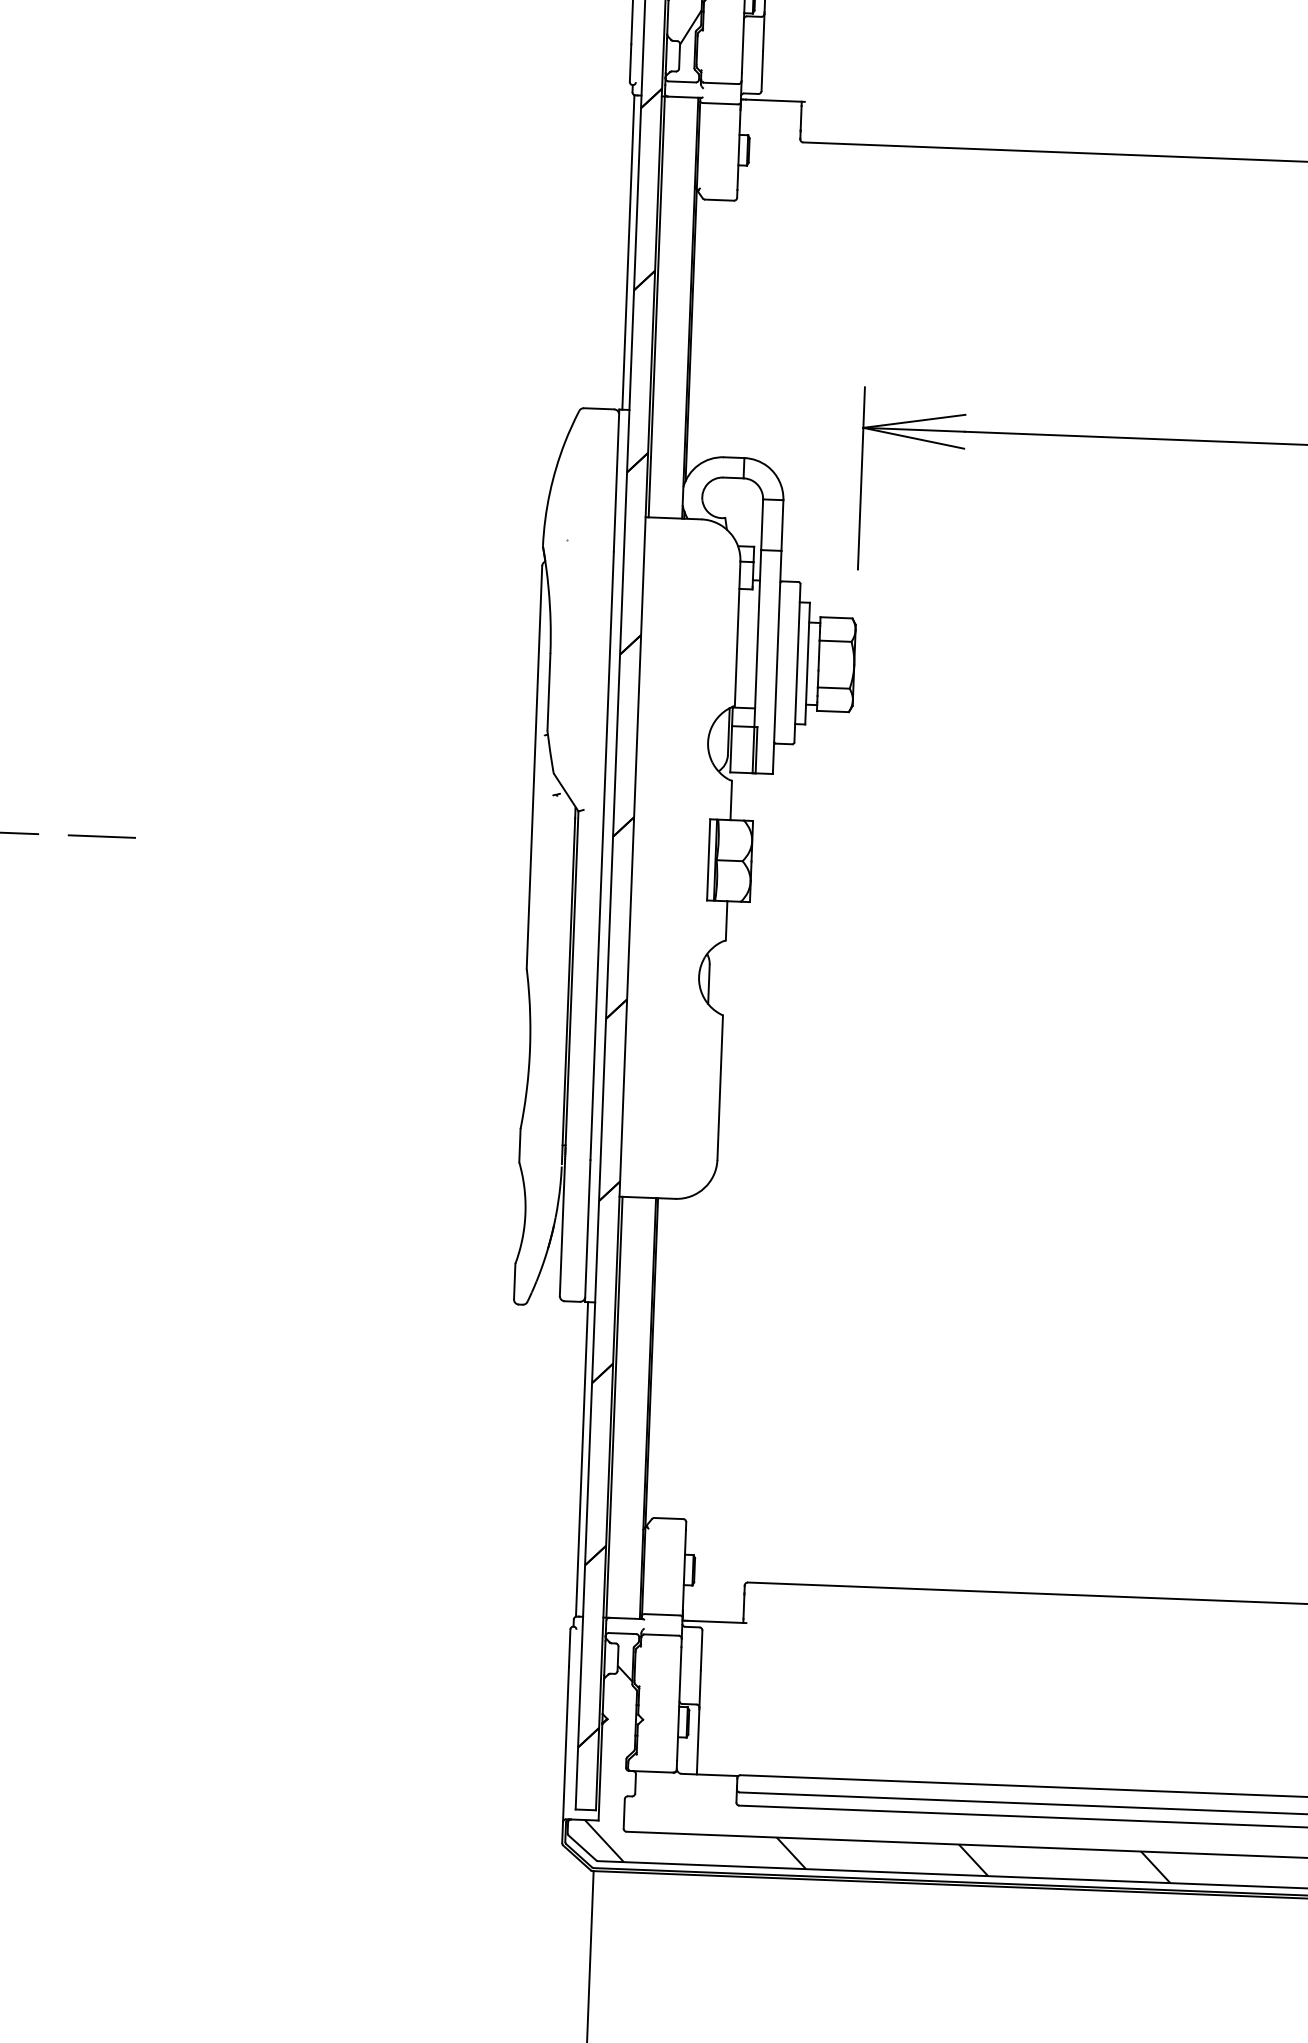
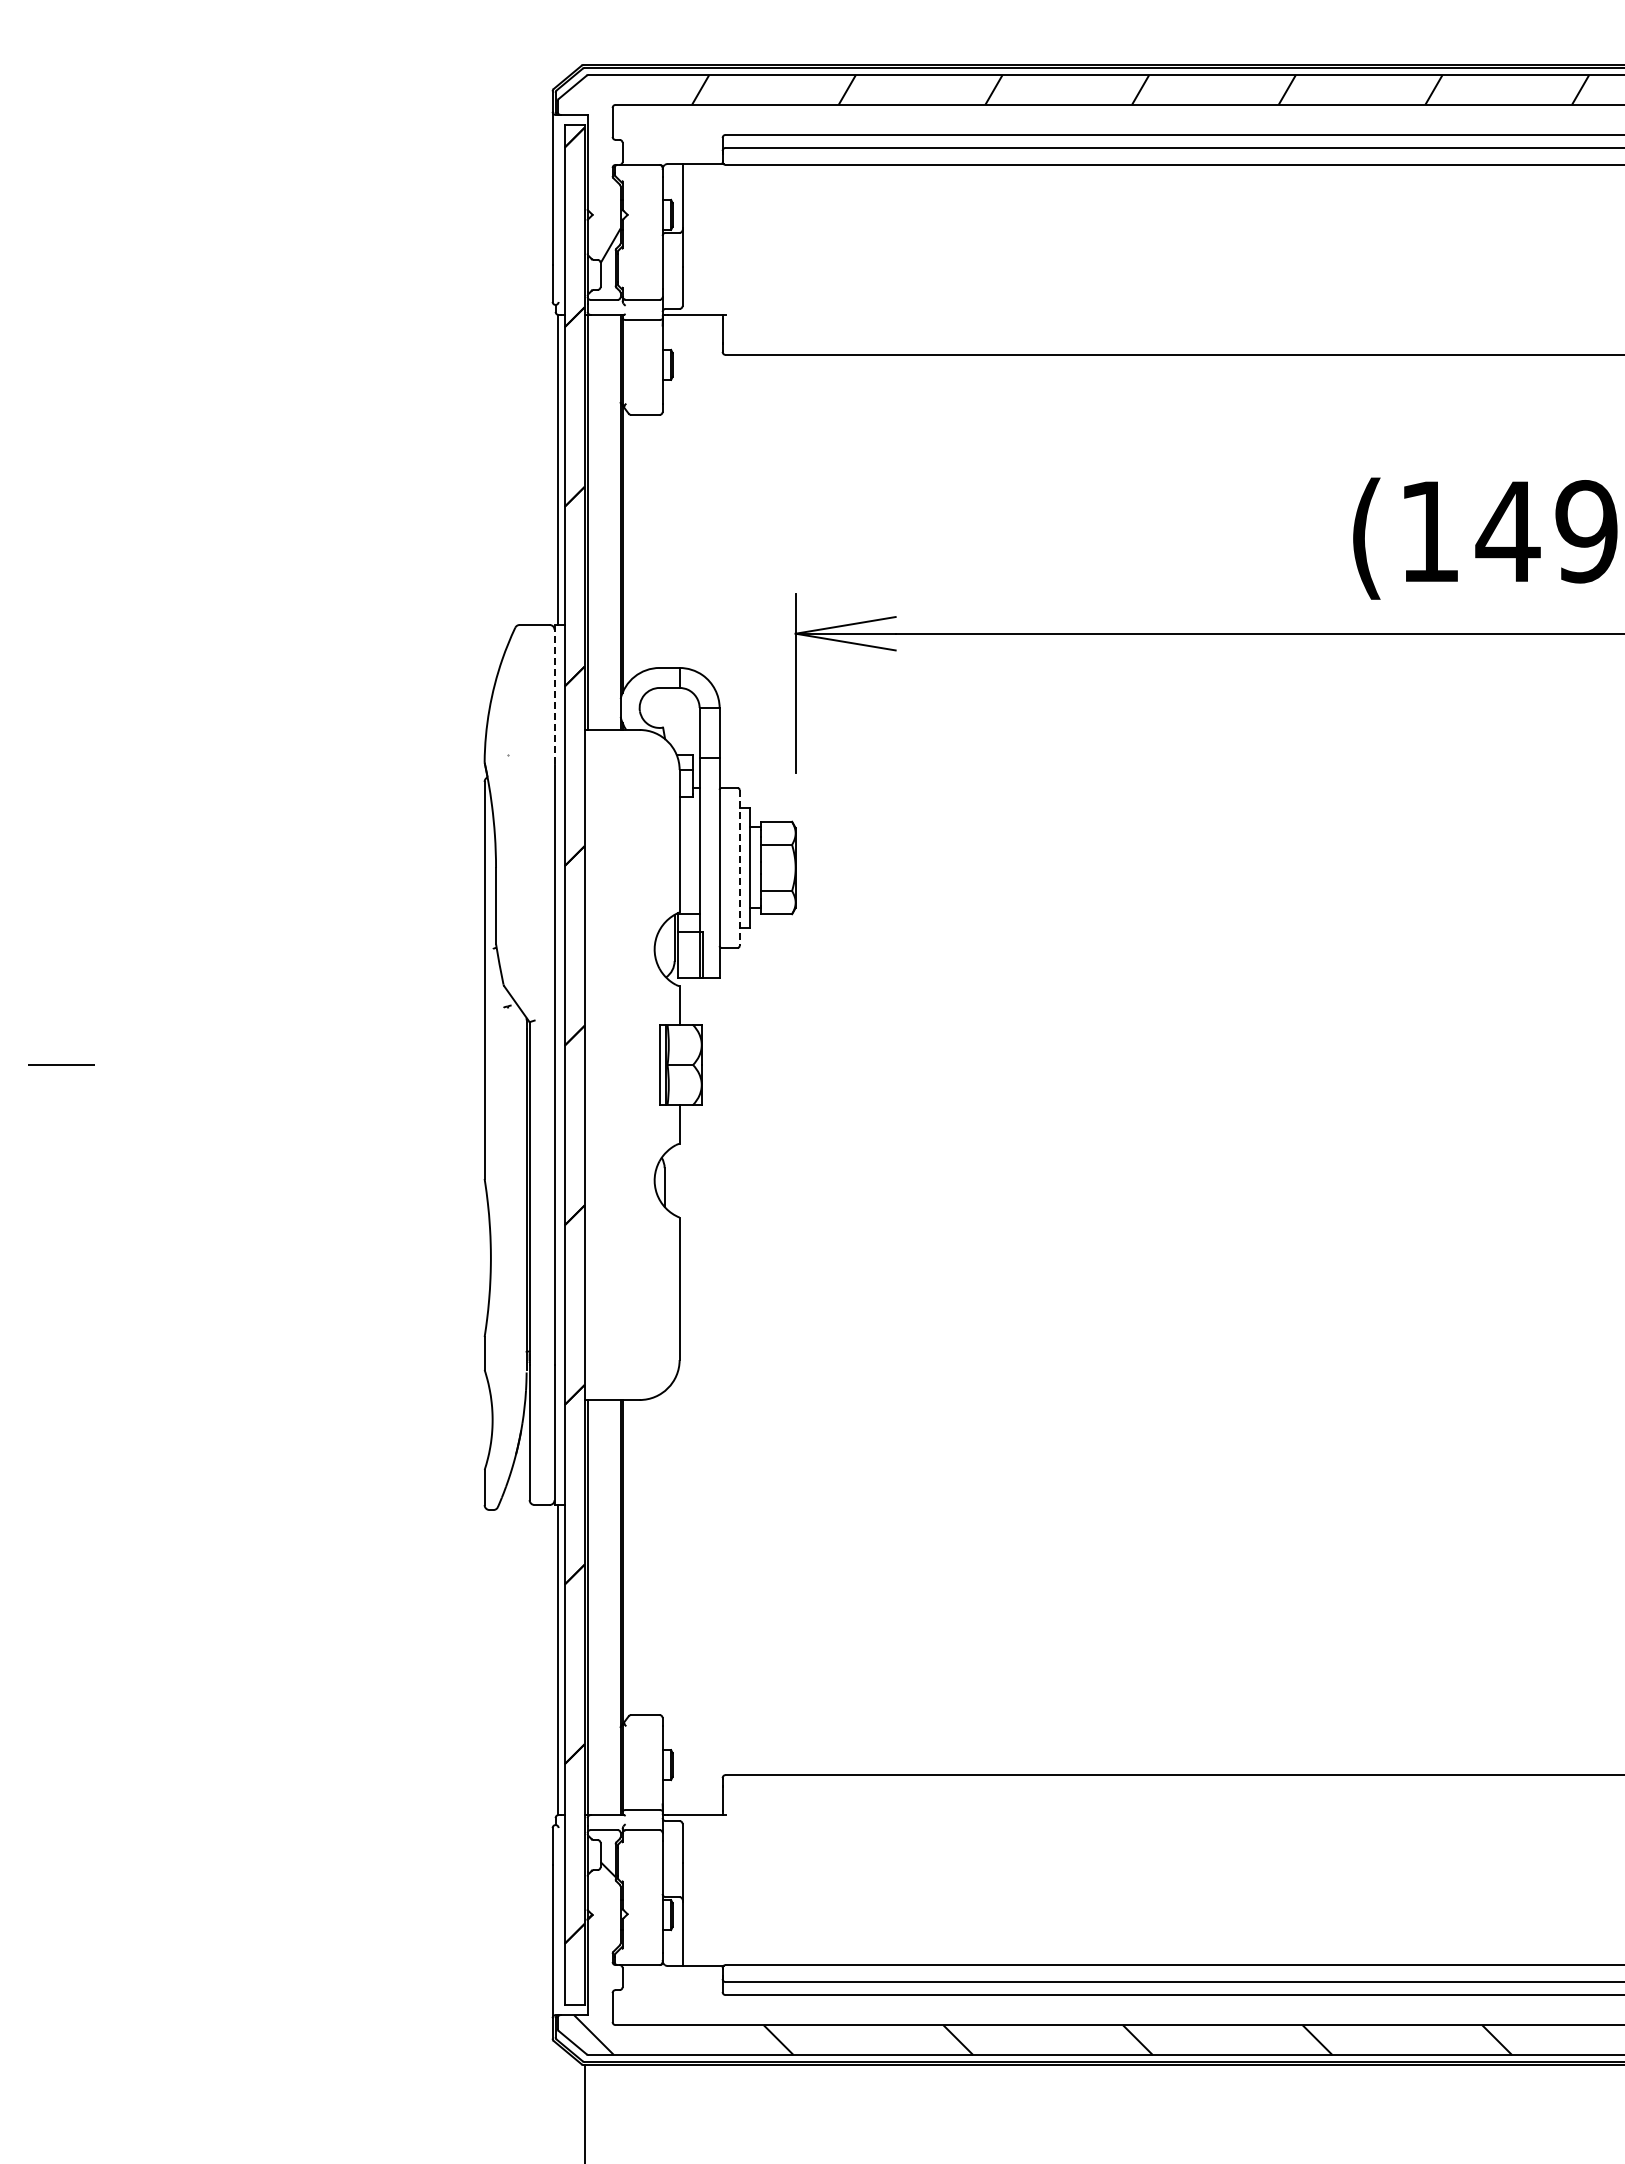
line: (616, 481) -> (554, 695), solid -> dashed
line: (797, 663) -> (739, 868), solid -> dashed

